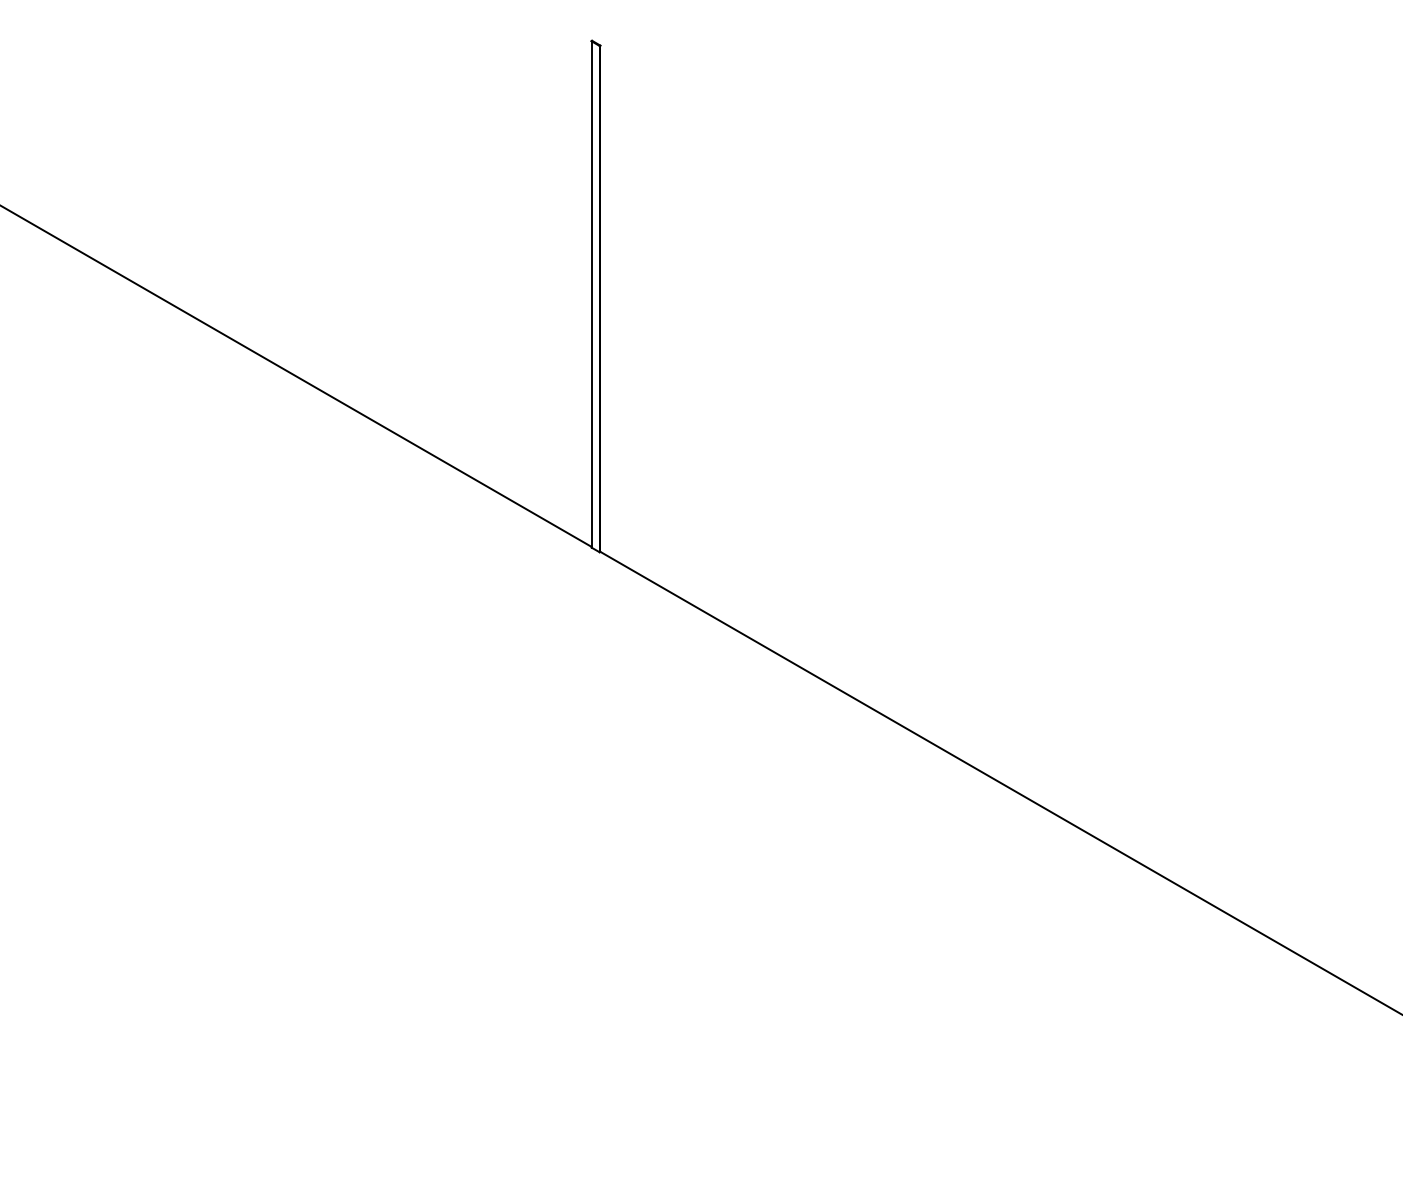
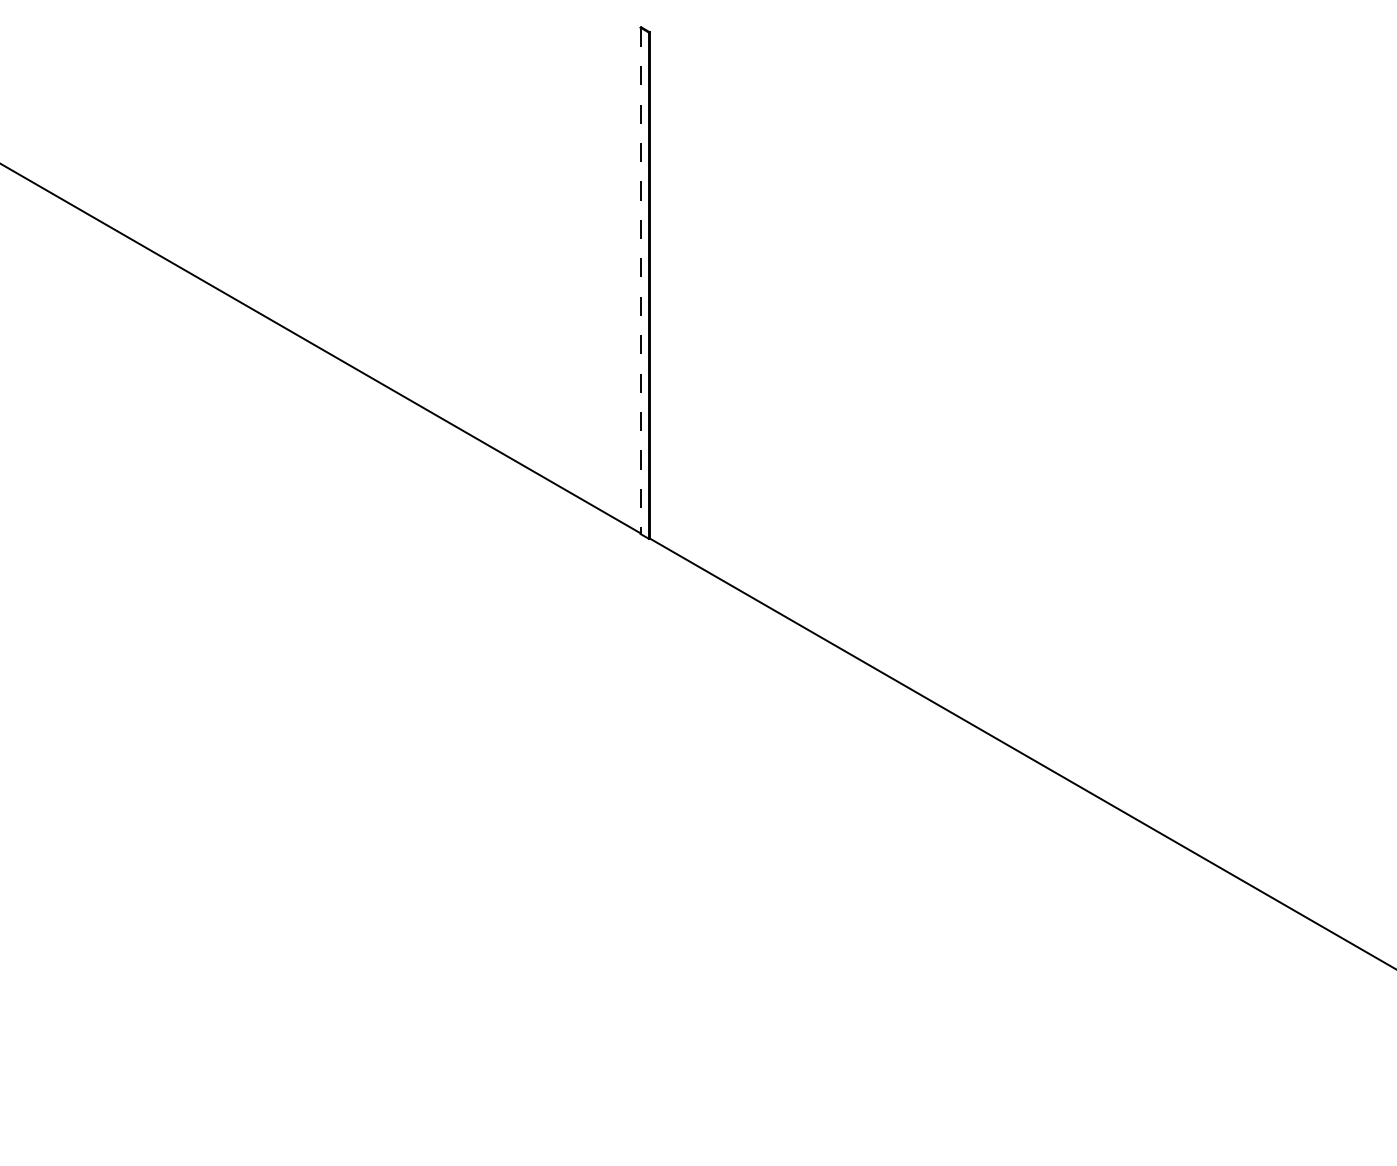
line: (591, 294) -> (640, 280), solid -> dashed

